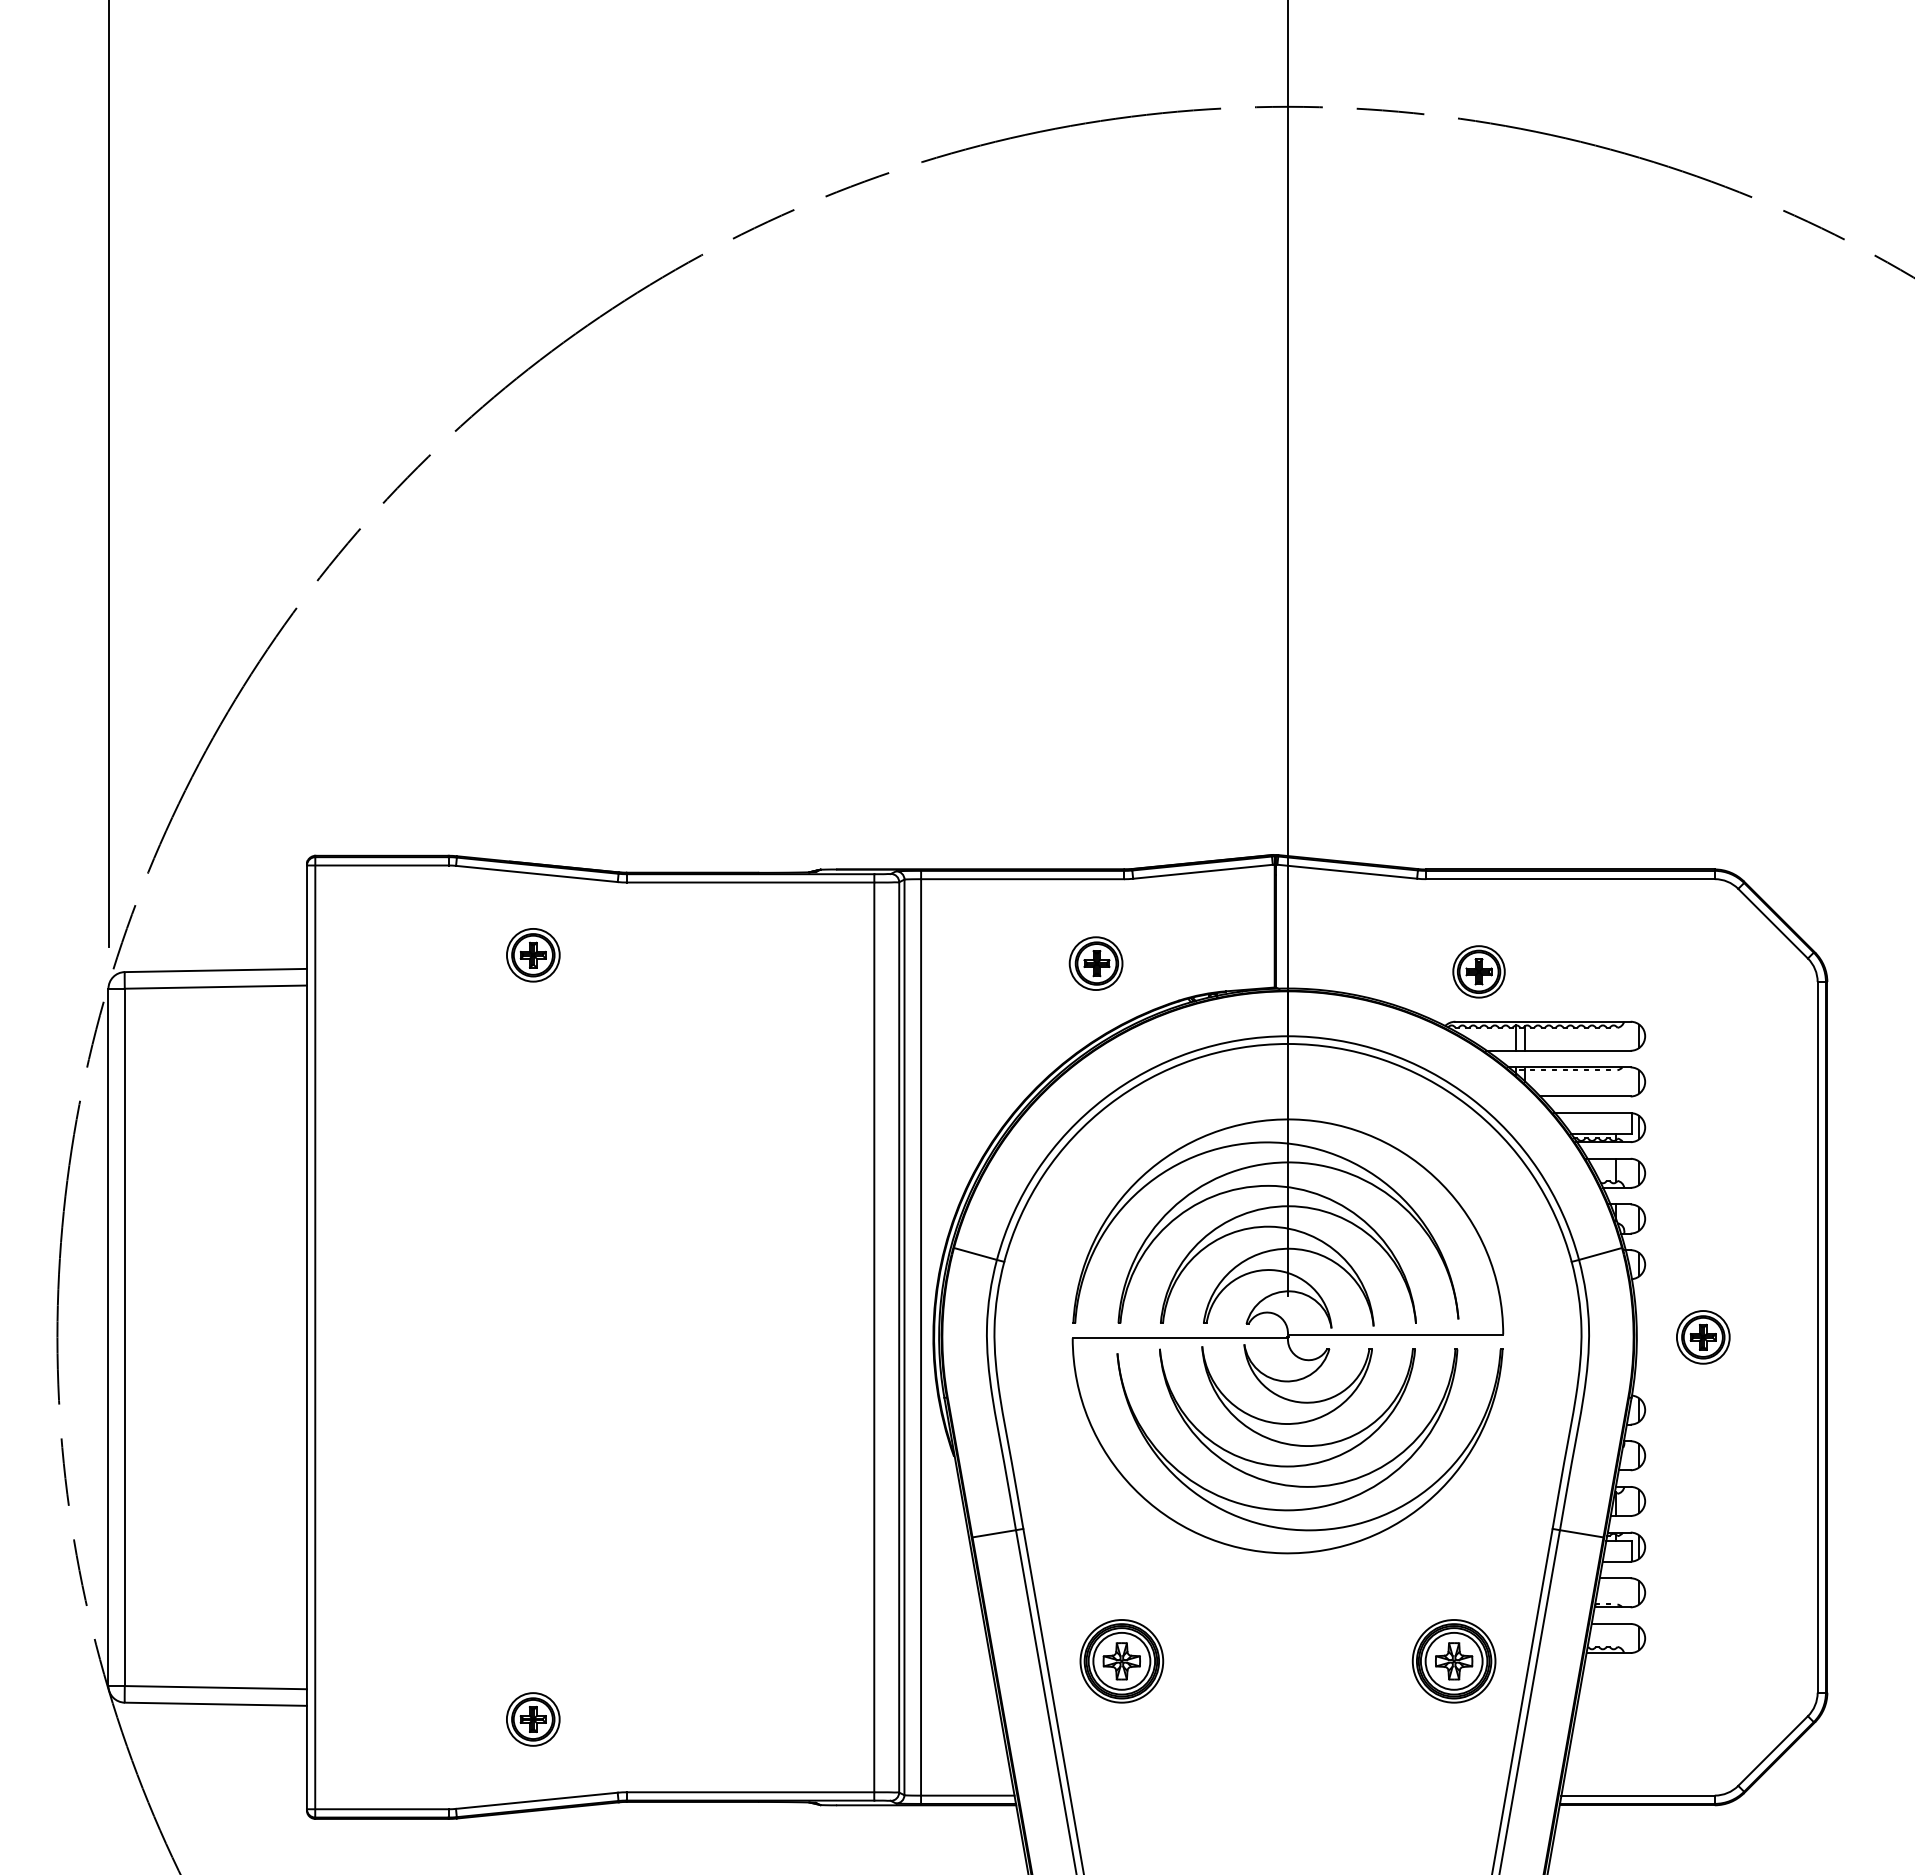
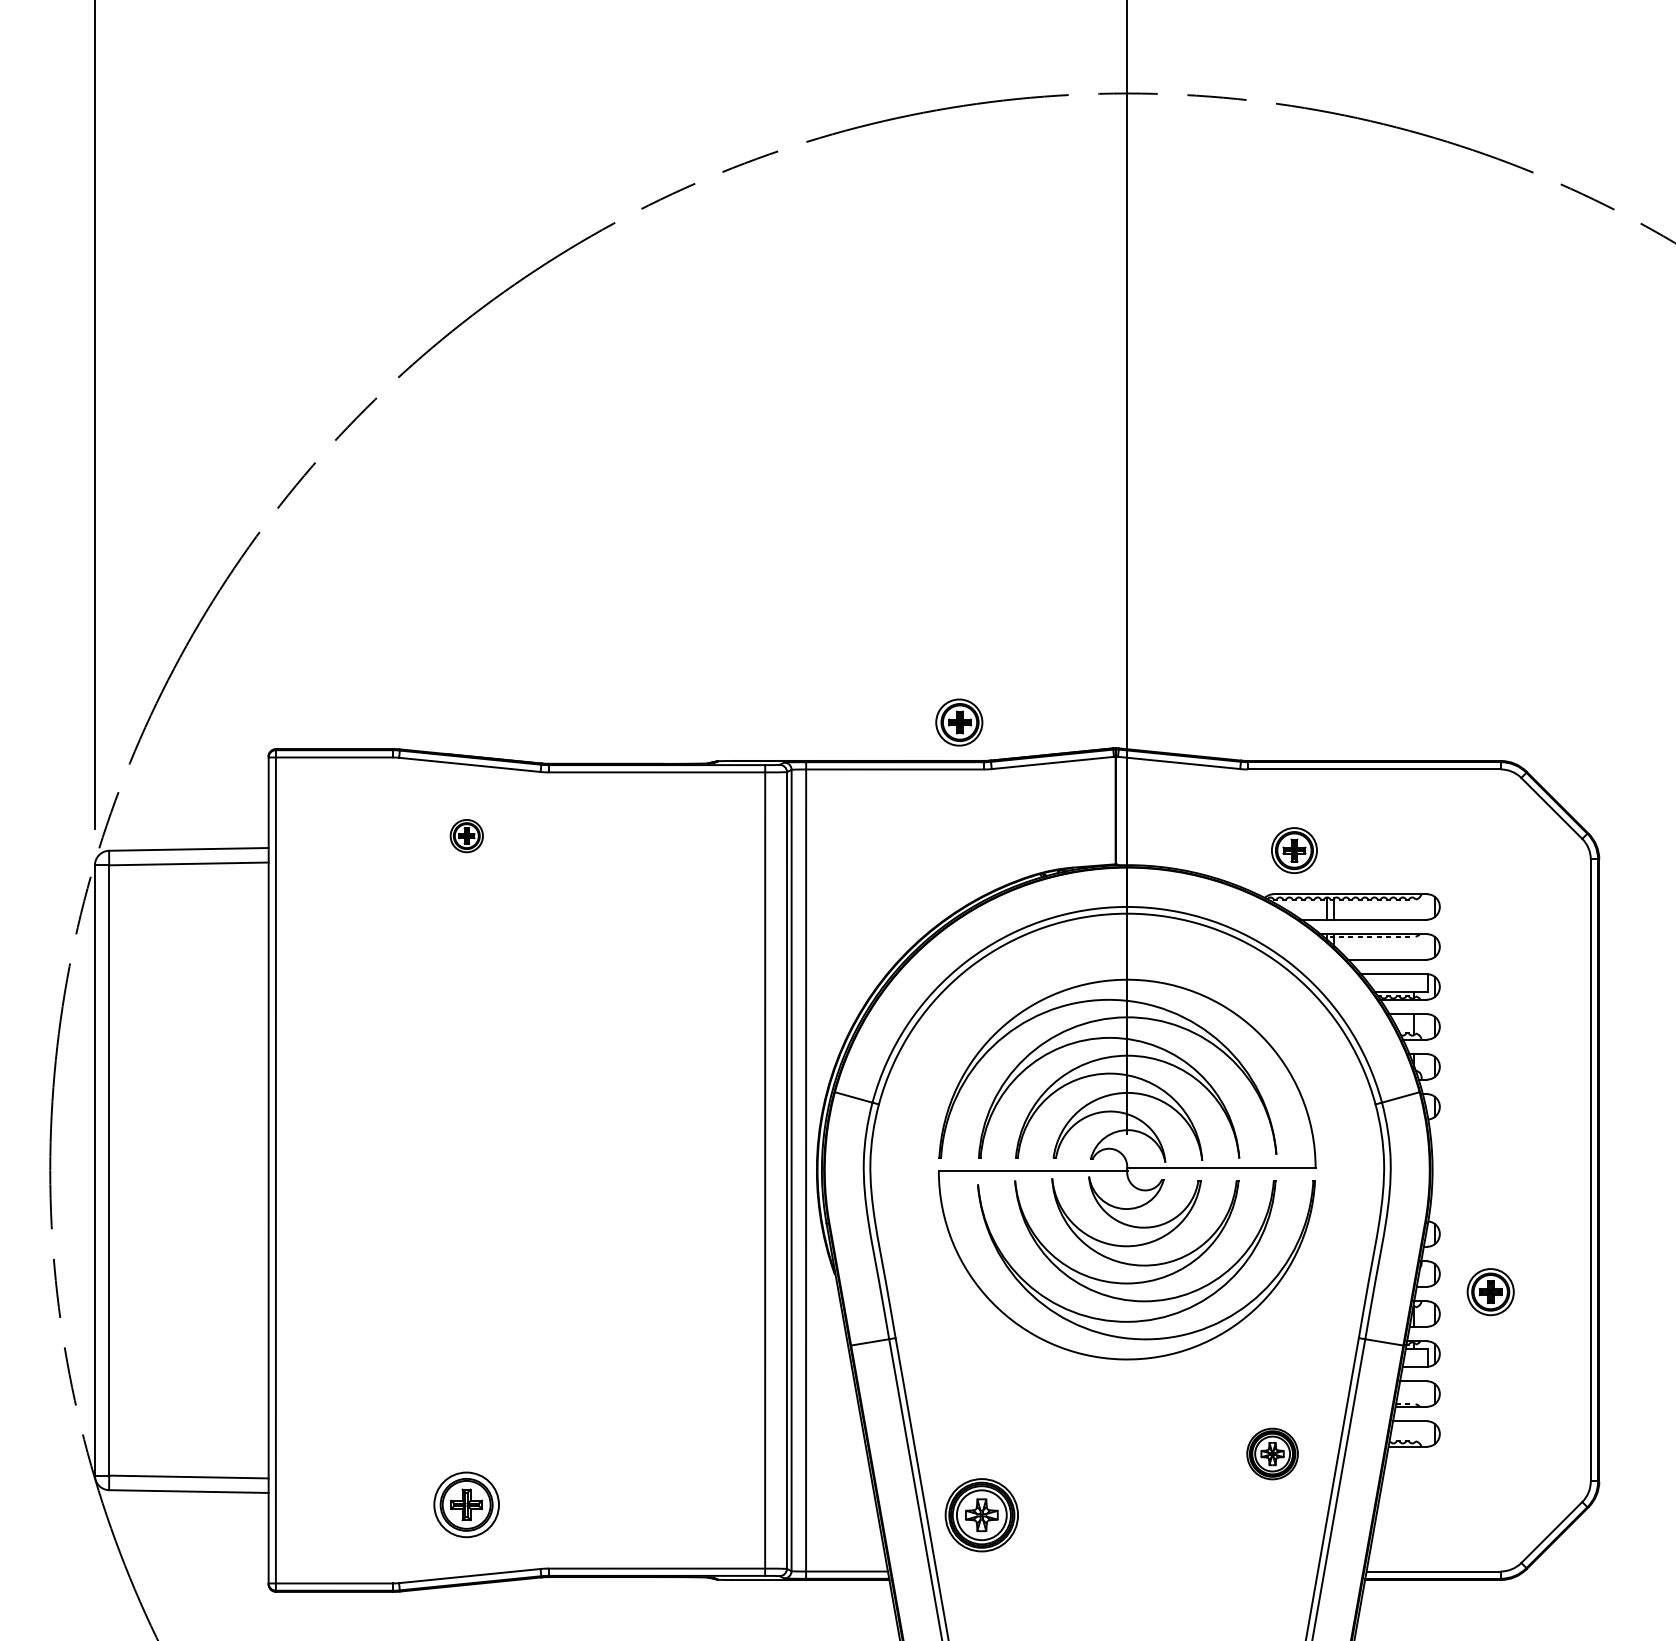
part: (533, 955) -> (466, 836), size x0.7
part: (1095, 963) -> (958, 722), moved
part: (1703, 1337) -> (1490, 1292), moved
part: (1121, 1661) -> (981, 1515), moved
part: (1453, 1661) -> (1272, 1454), size x0.7
part: (533, 1719) -> (466, 1504), size x1.4

